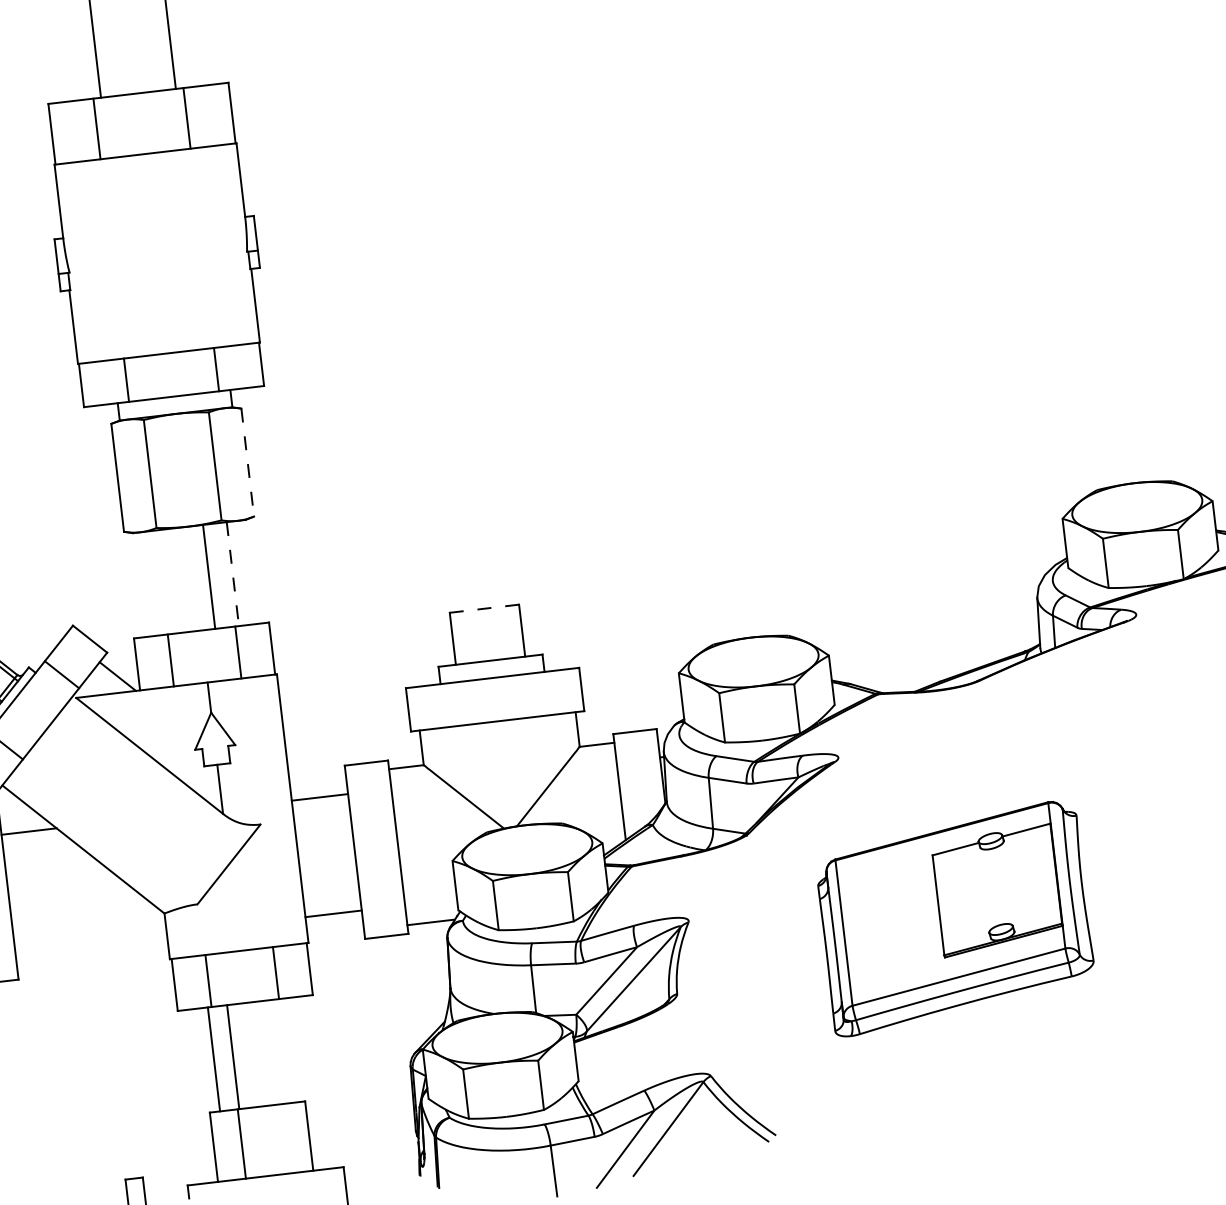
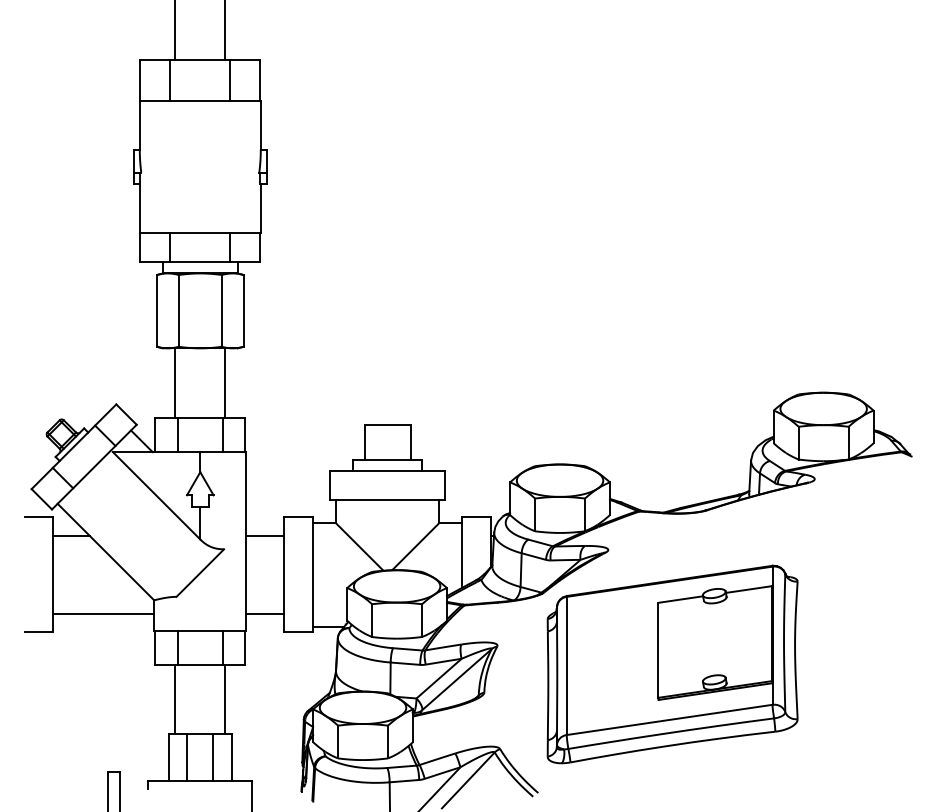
line: (247, 461) -> (243, 310), dashed -> solid
line: (233, 573) -> (225, 382), dashed -> solid
line: (209, 576) -> (175, 382), moved
line: (485, 609) -> (388, 425), dashed -> solid
part: (955, 918) -> (672, 664), size x1.43
line: (90, 942) -> (103, 613), added
line: (233, 1056) -> (225, 699), moved
line: (281, 1139) -> (213, 757), added

